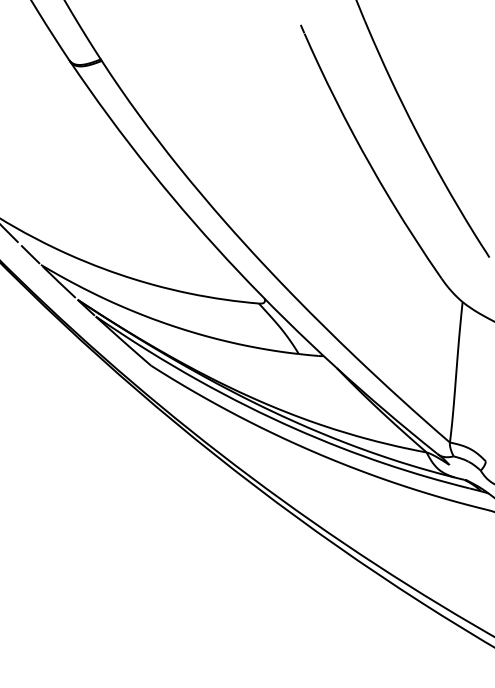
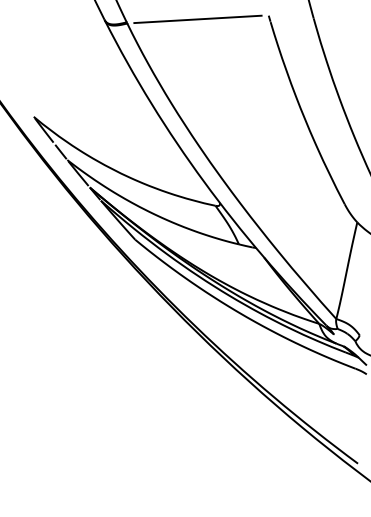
line: (200, 42) -> (197, 19), added

